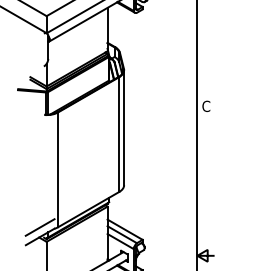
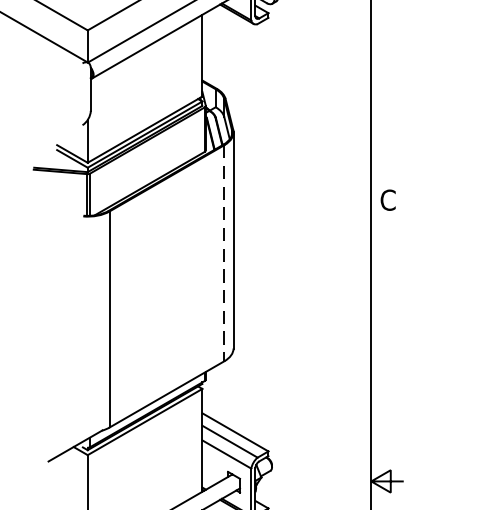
line: (119, 135) -> (224, 255), solid -> dashed
line: (39, 227) -> (74, 428), removed

